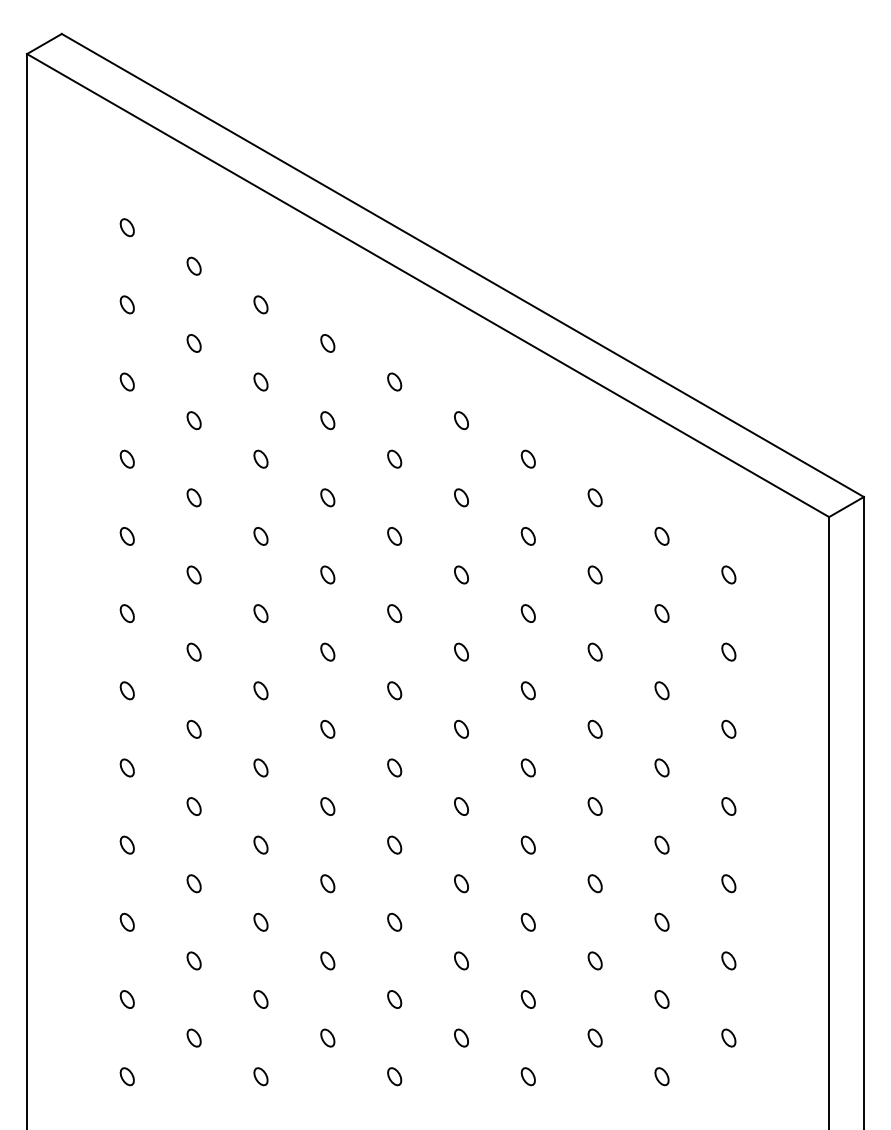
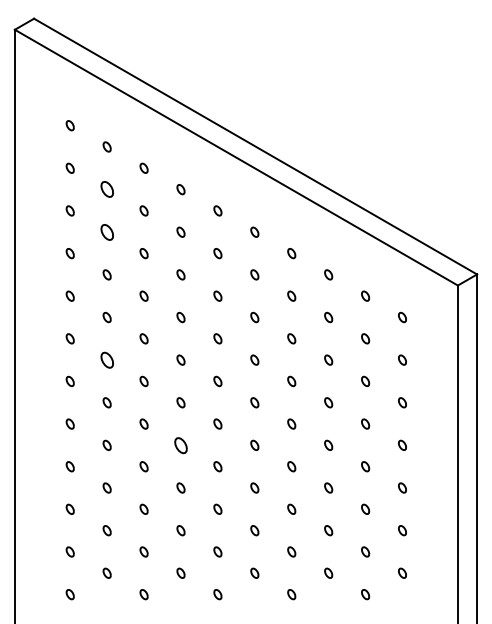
part: (192, 343) -> (106, 189), size x1.6
part: (192, 419) -> (106, 231), size x1.6
part: (192, 651) -> (106, 359), size x1.6
part: (326, 804) -> (180, 444), size x1.6

